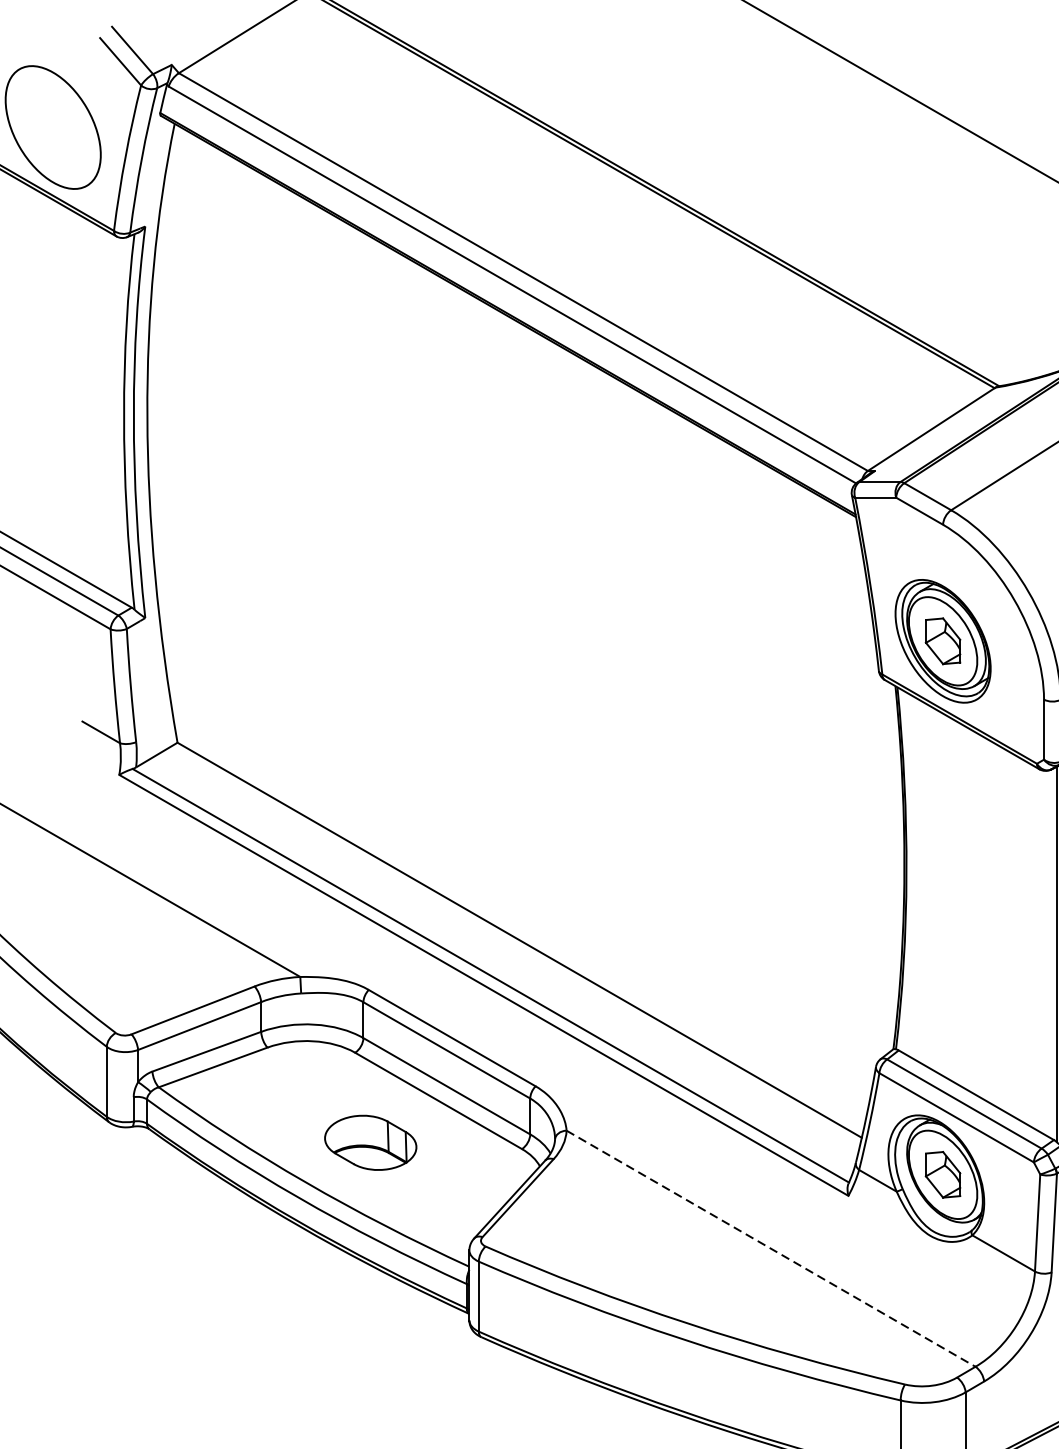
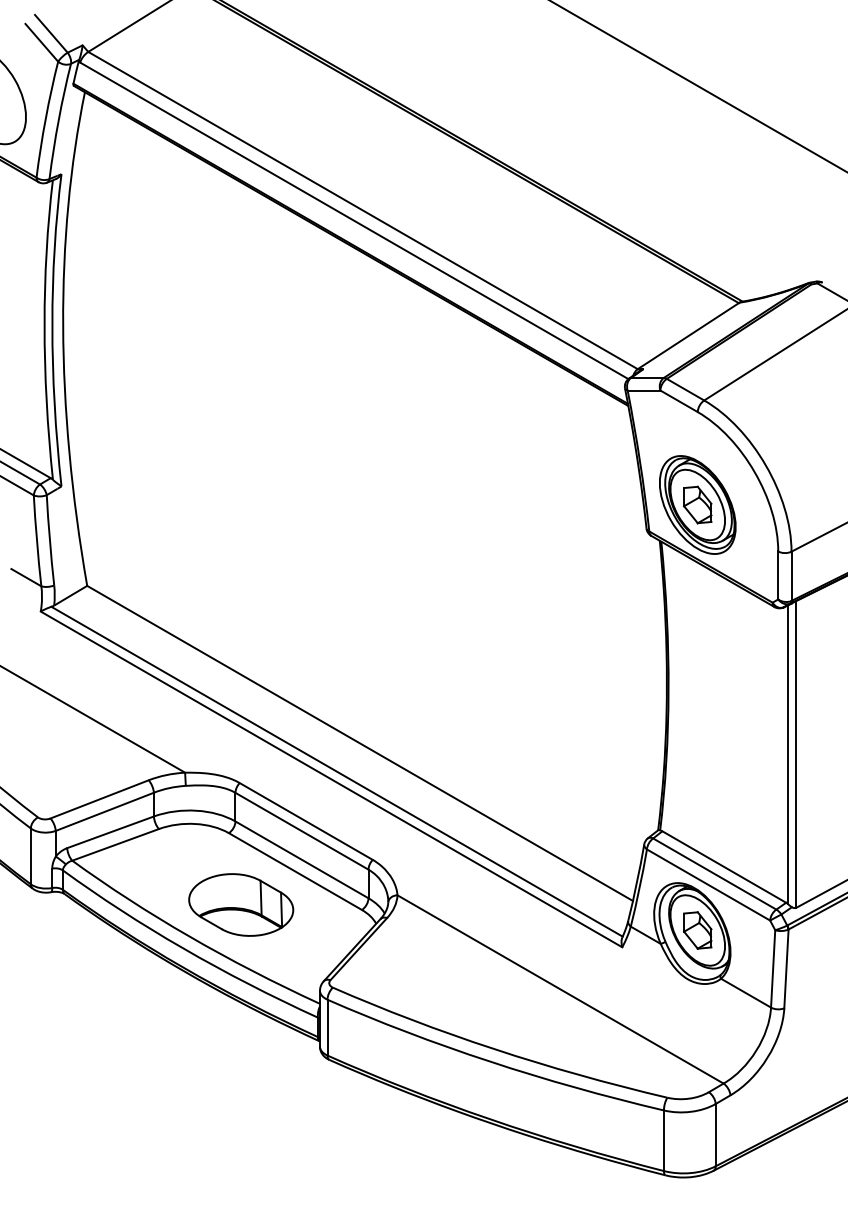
part: (370, 1142) -> (241, 904), size x1.43
line: (770, 1248) -> (560, 989), dashed -> solid

